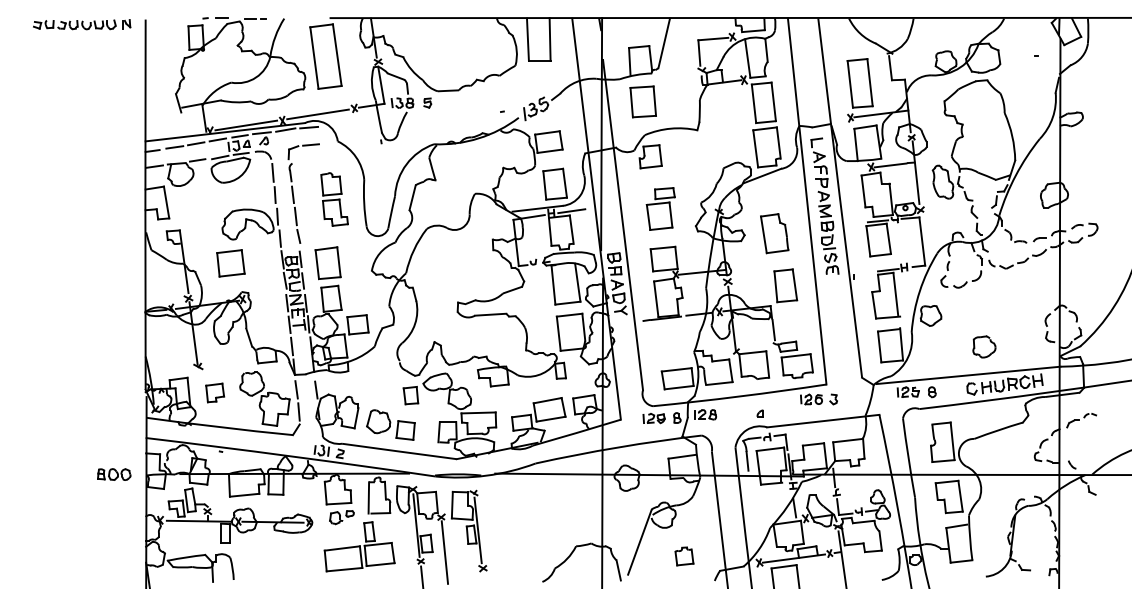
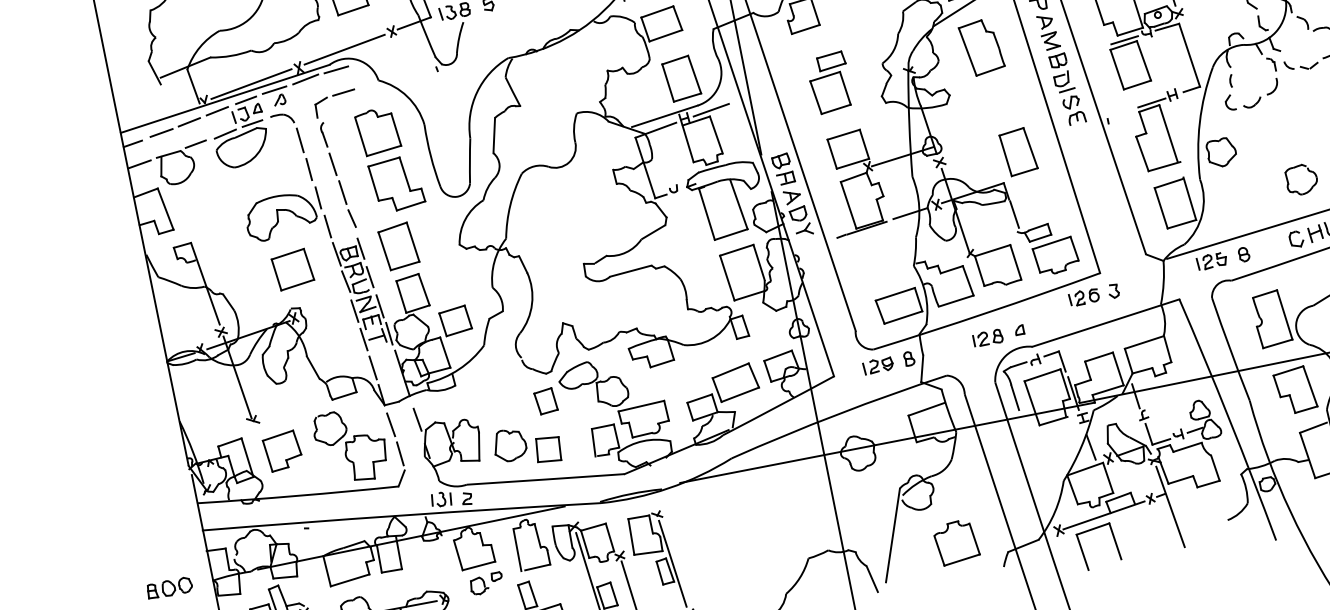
part: (334, 199) -> (389, 159), size x1.43
part: (774, 233) -> (981, 47), moved
part: (230, 263) -> (292, 269), moved
part: (214, 392) -> (281, 450), size x1.43
part: (705, 414) -> (987, 337), moved
part: (684, 556) -> (956, 542), size x1.67

